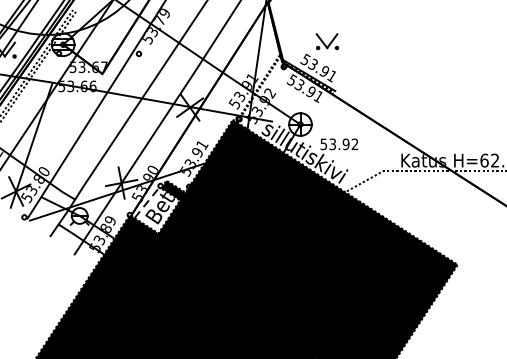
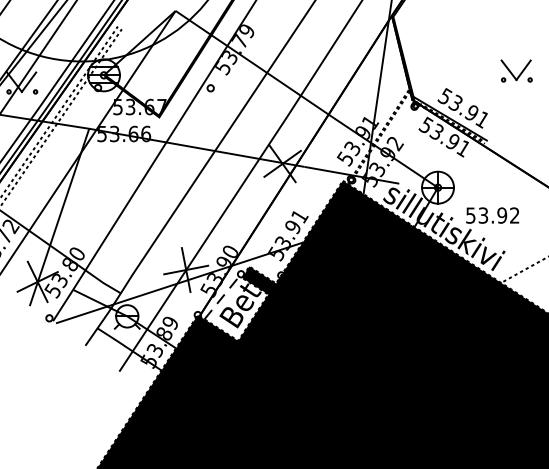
part: (326, 41) -> (515, 70), moved

